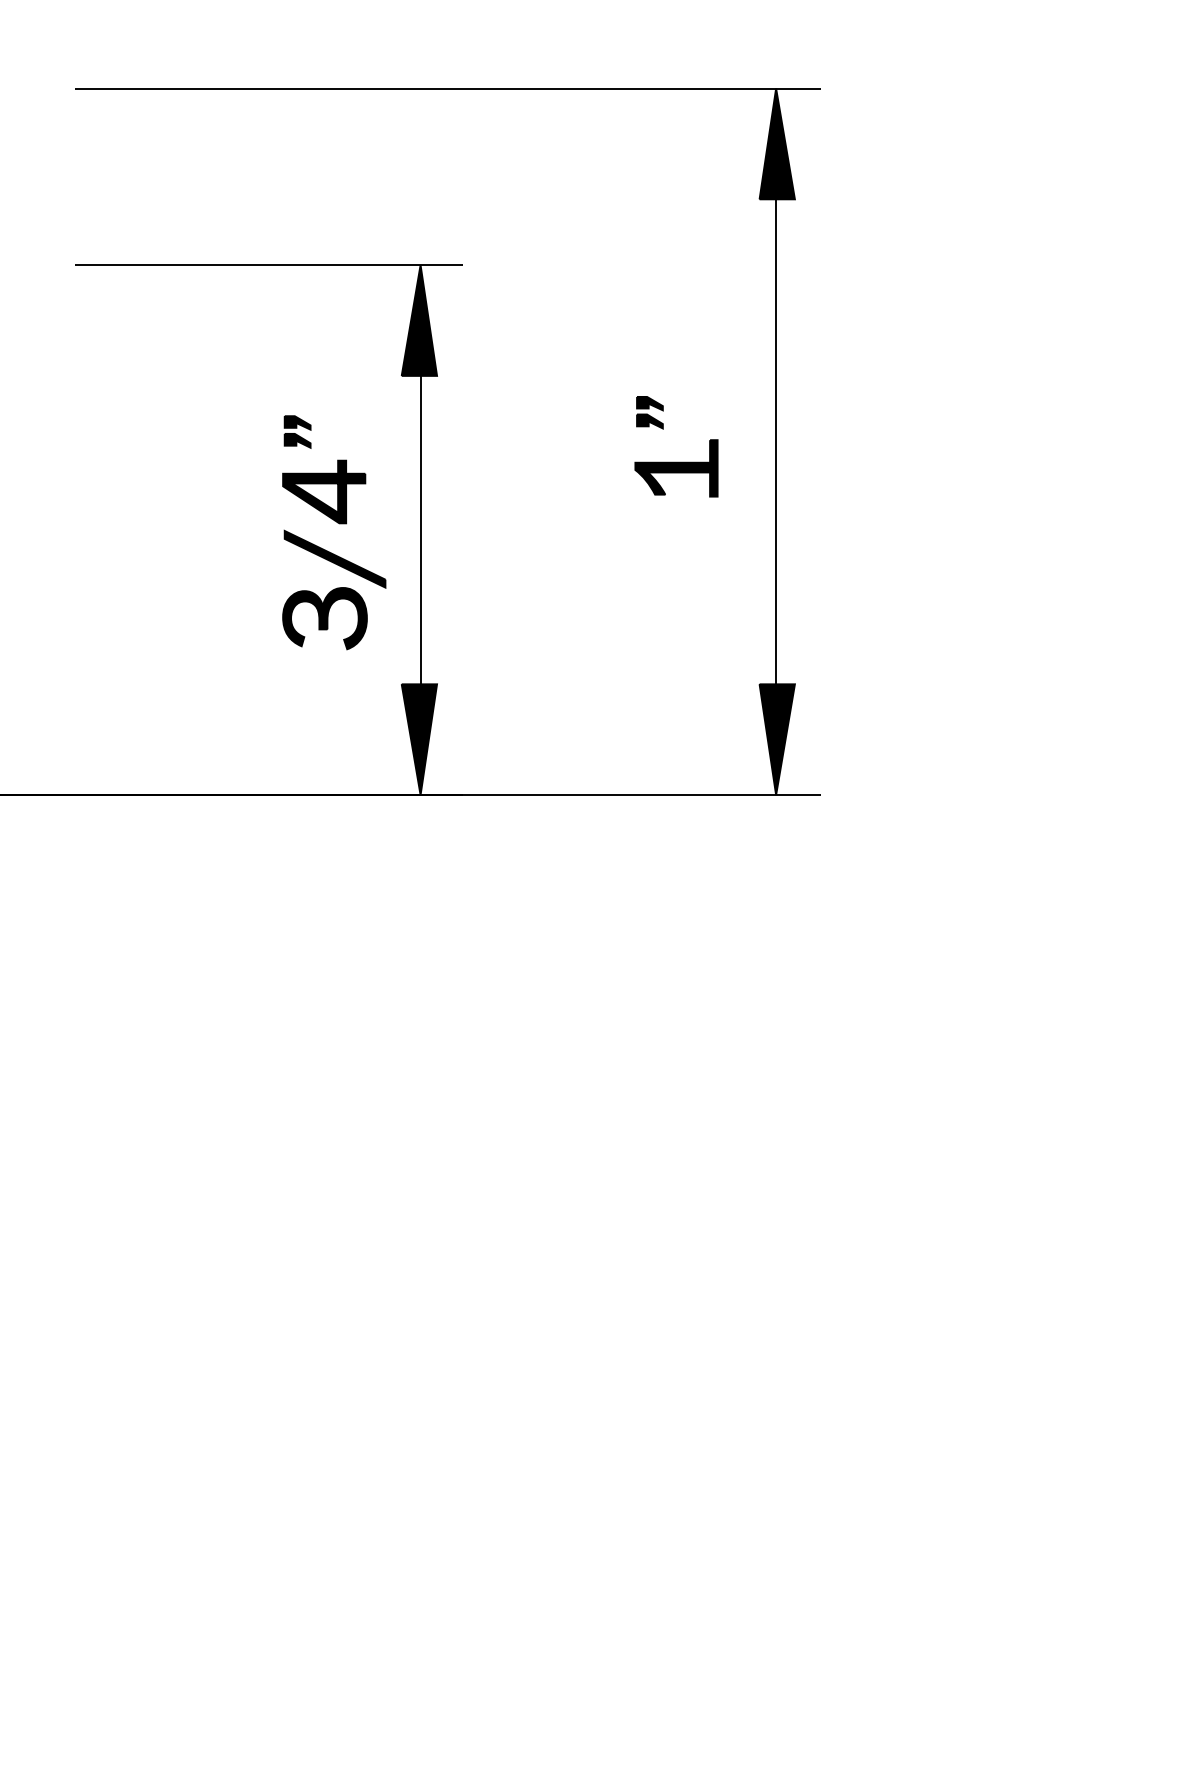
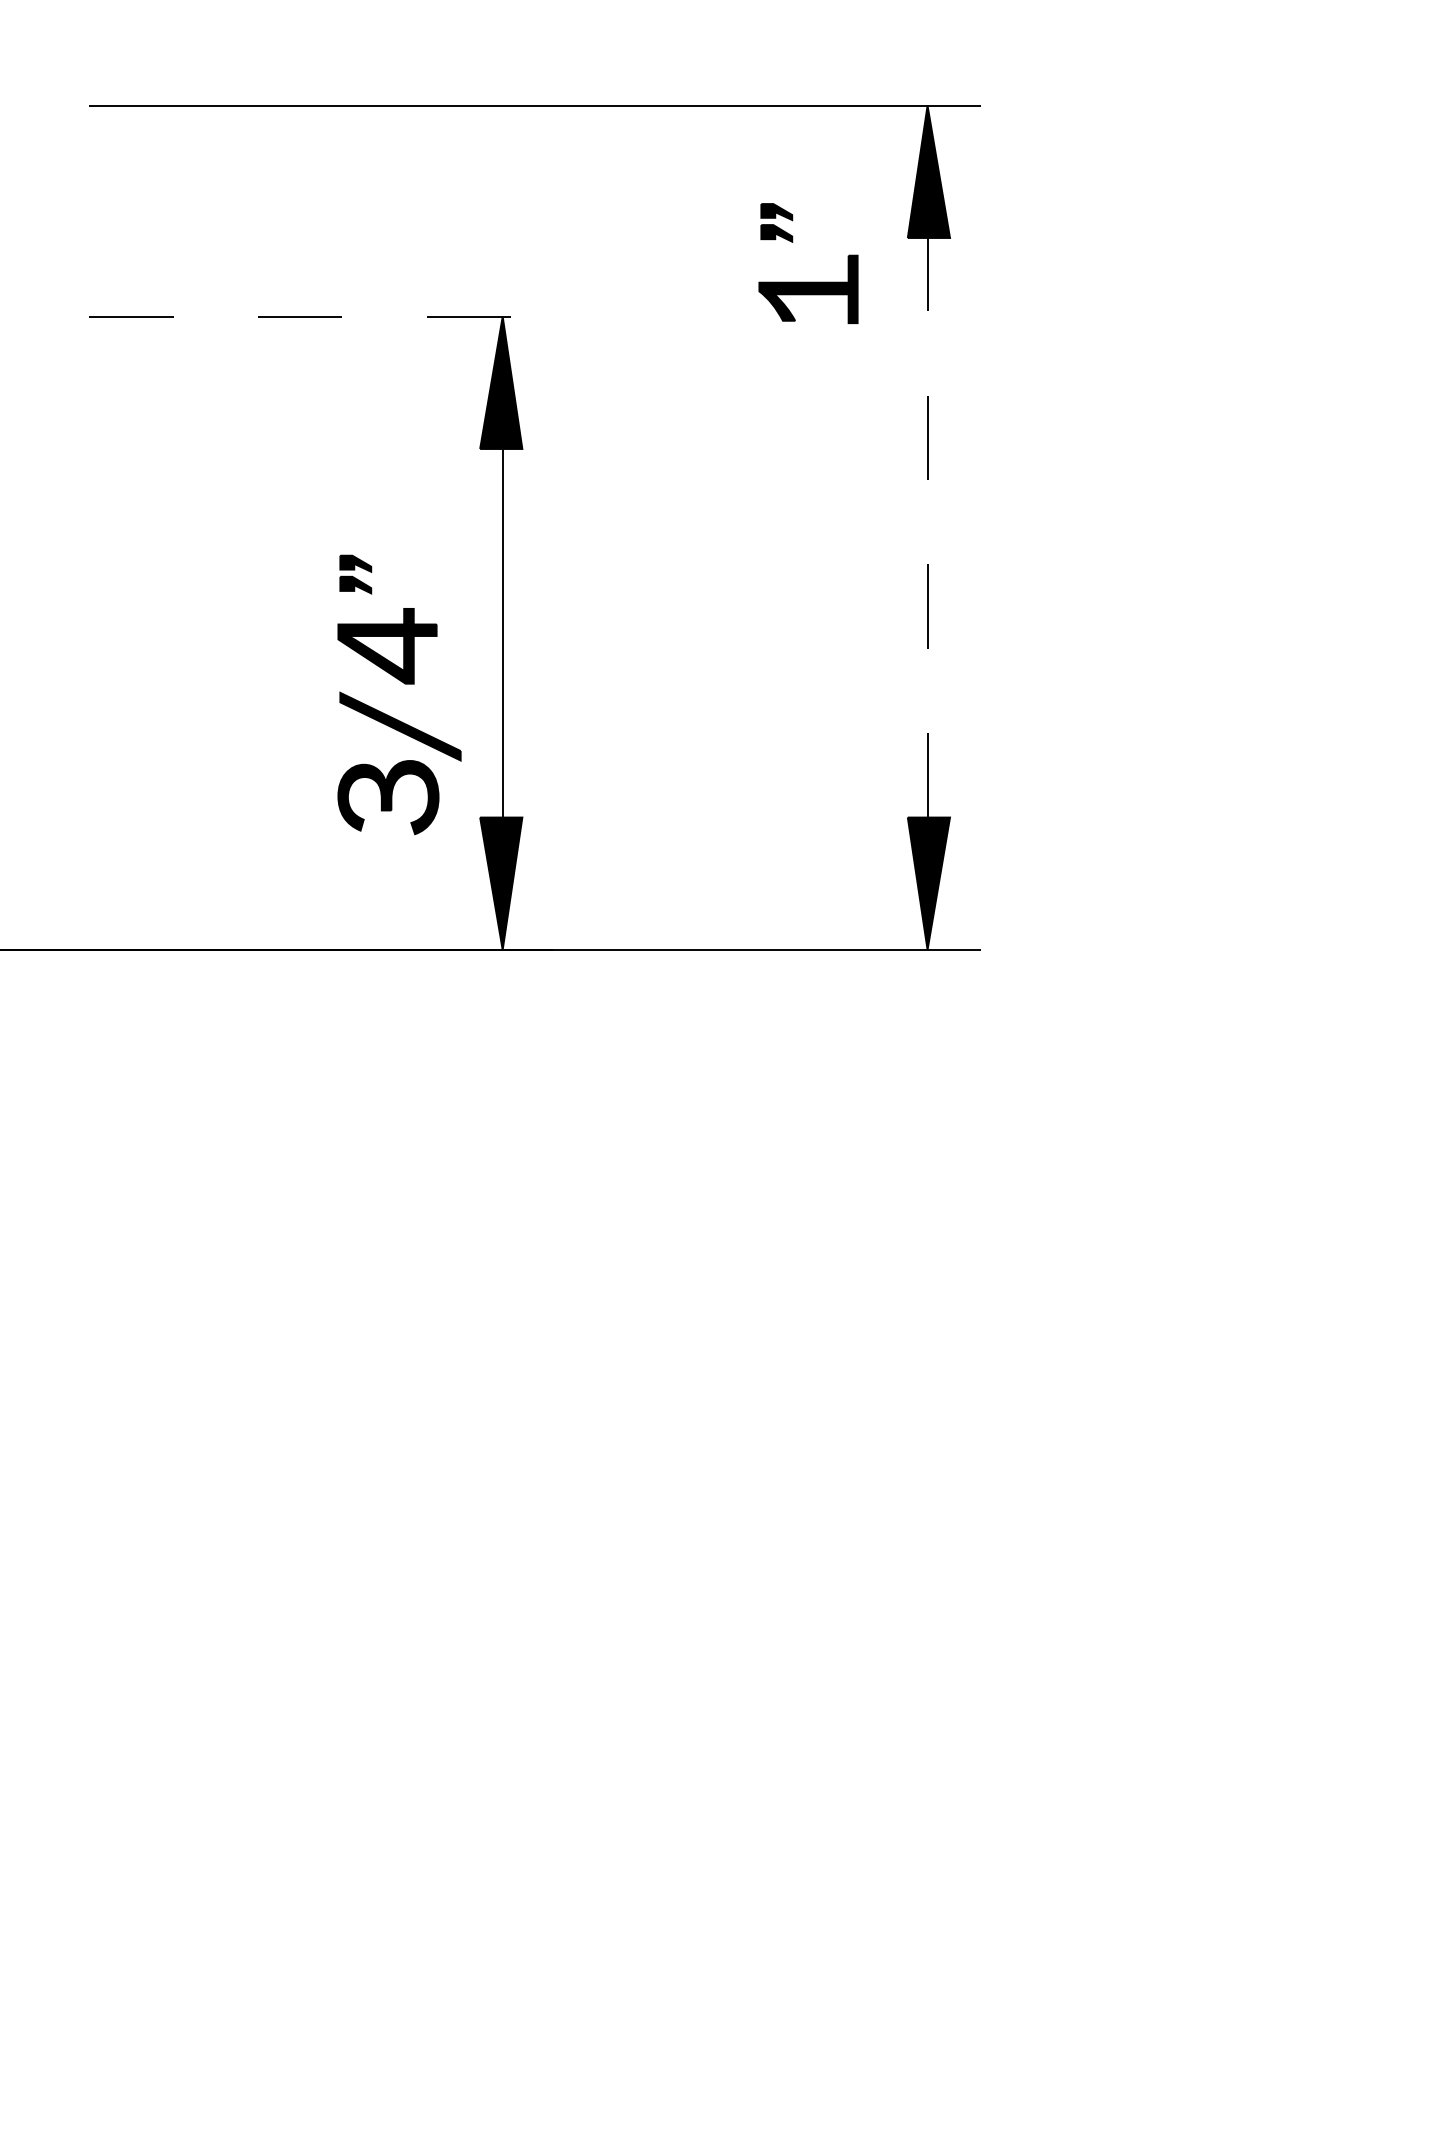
line: (269, 265) -> (322, 317), solid -> dashed
line: (776, 441) -> (928, 527), solid -> dashed
part: (676, 461) -> (808, 281), moved
part: (339, 524) -> (405, 685), moved

